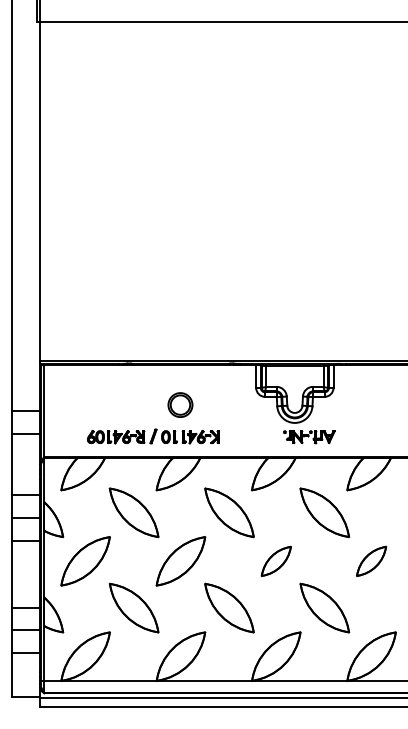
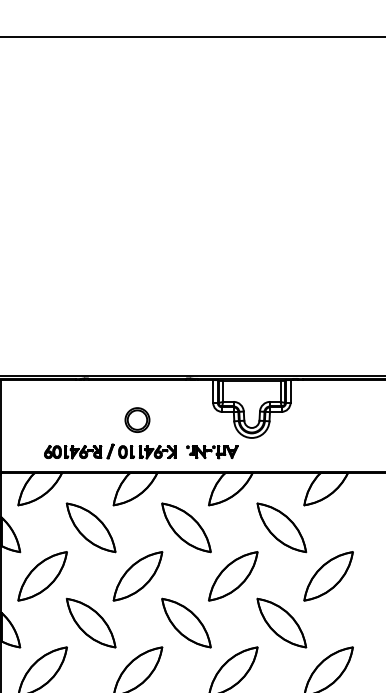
part: (309, 437) -> (212, 452), moved
part: (276, 561) -> (233, 576), size x1.67
part: (371, 561) -> (328, 576), size x1.67

